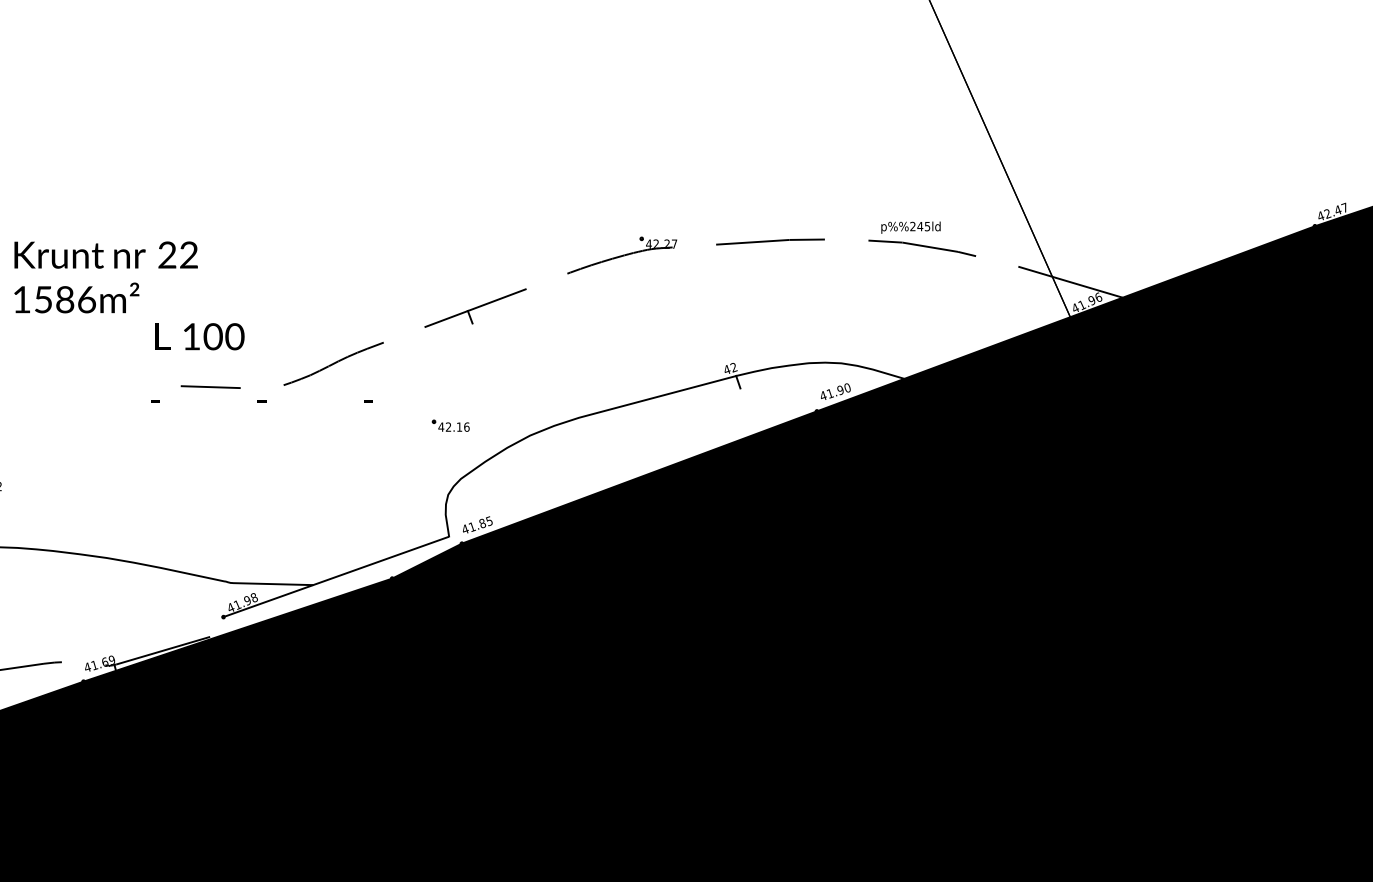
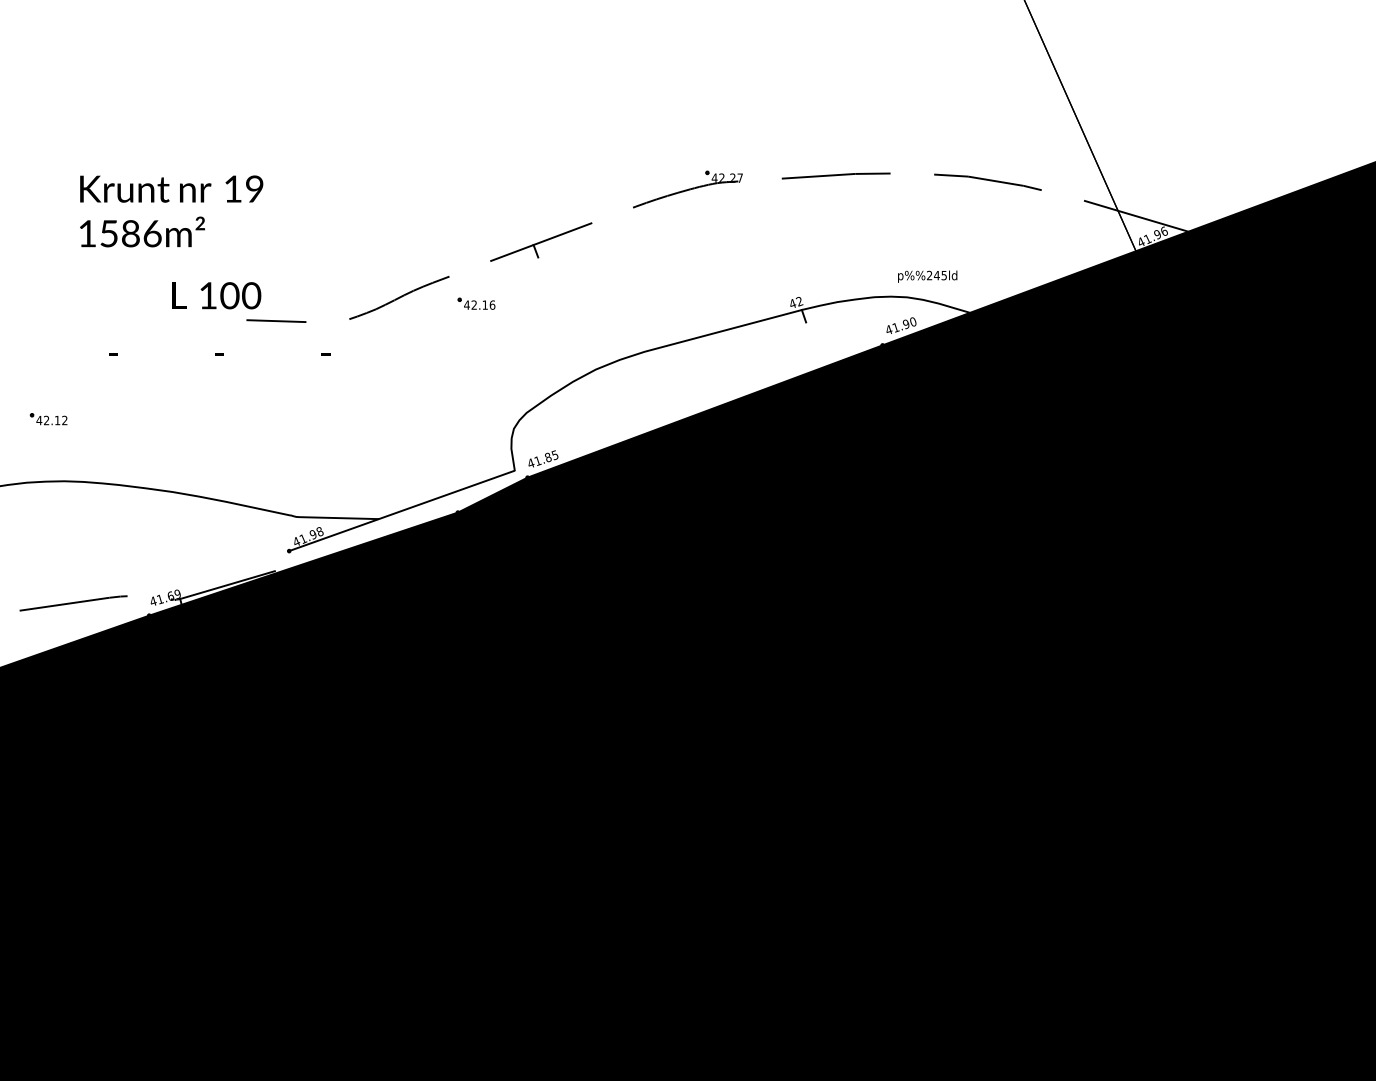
text: (910, 227) -> (927, 276), moved
text: (177, 254) -> (243, 188), 22 -> 19
text: (199, 336) -> (216, 295), moved
text: (261, 401) -> (219, 354), moved
part: (450, 425) -> (476, 303), moved

